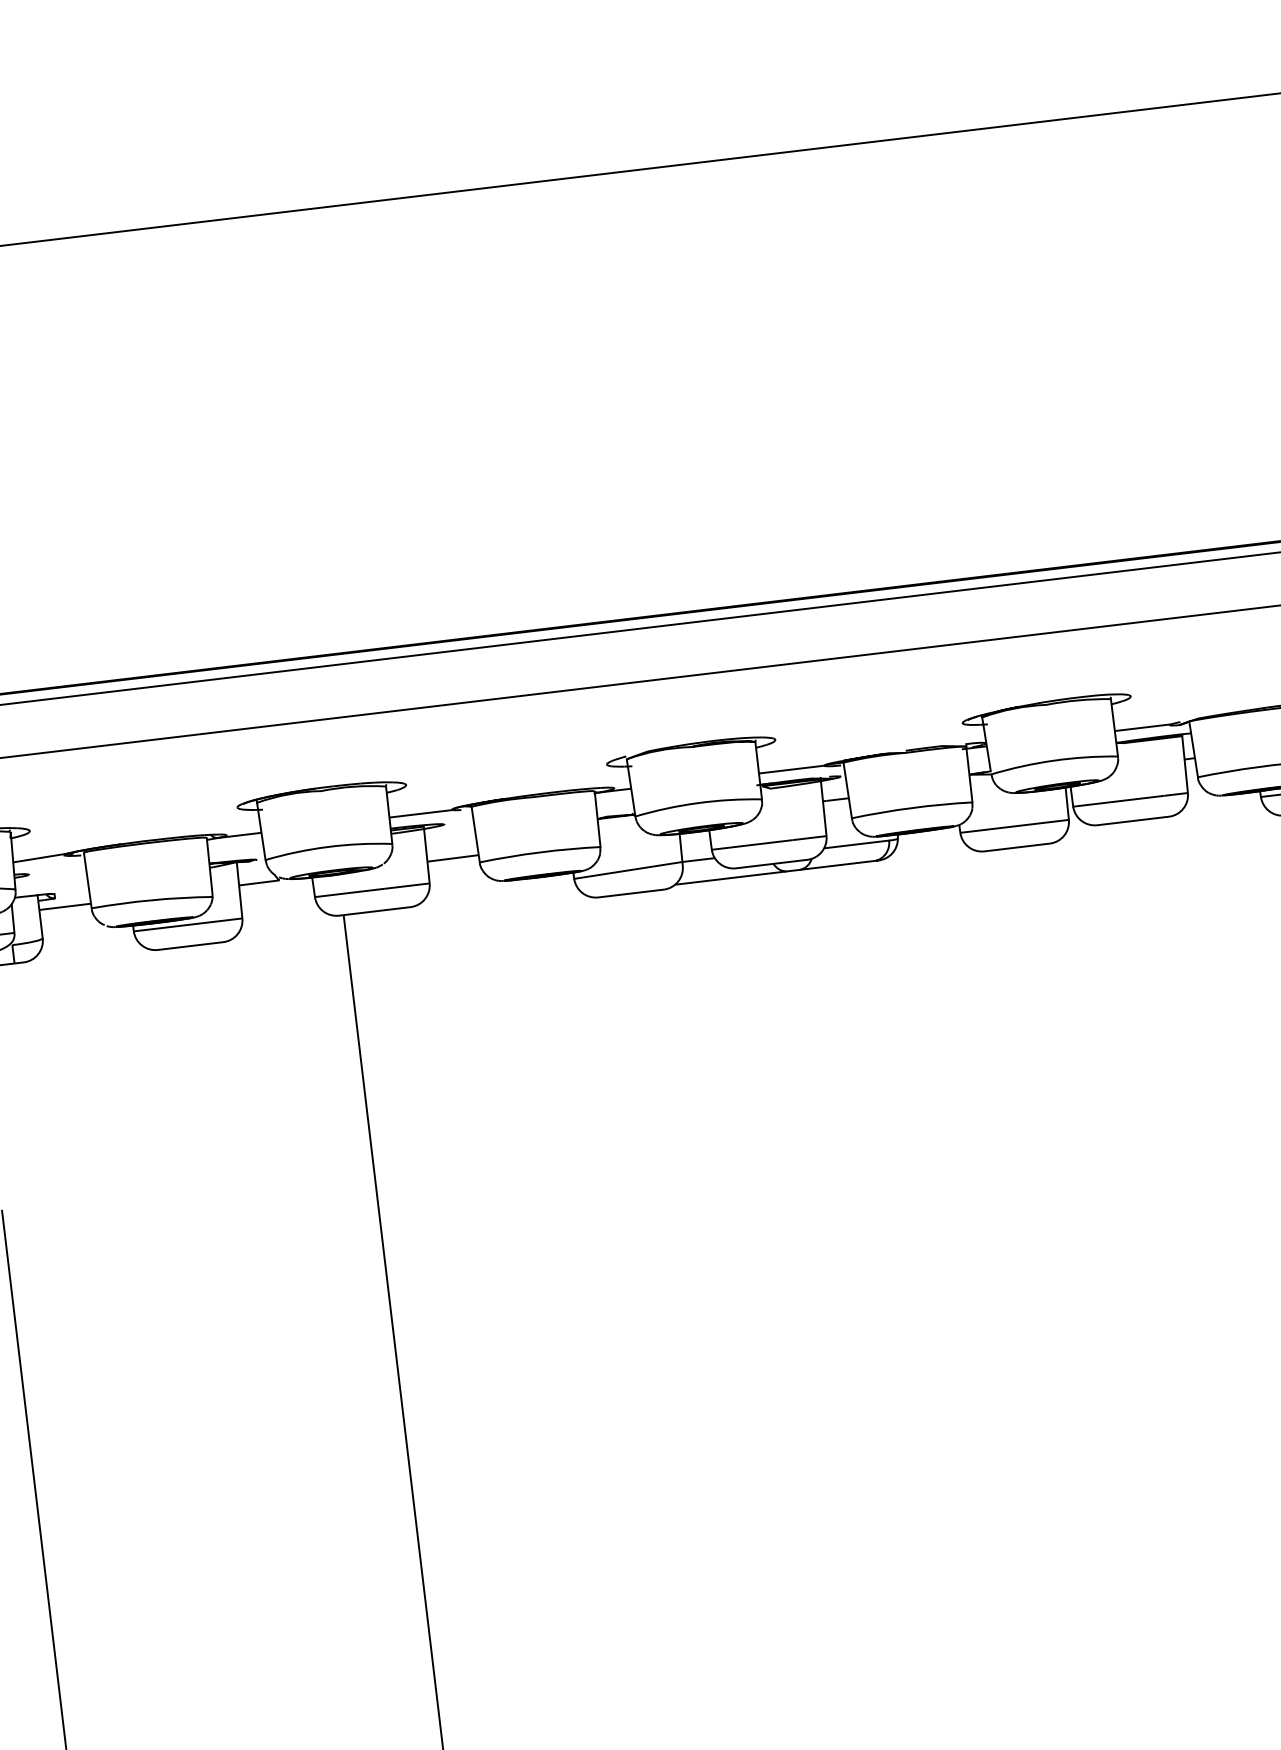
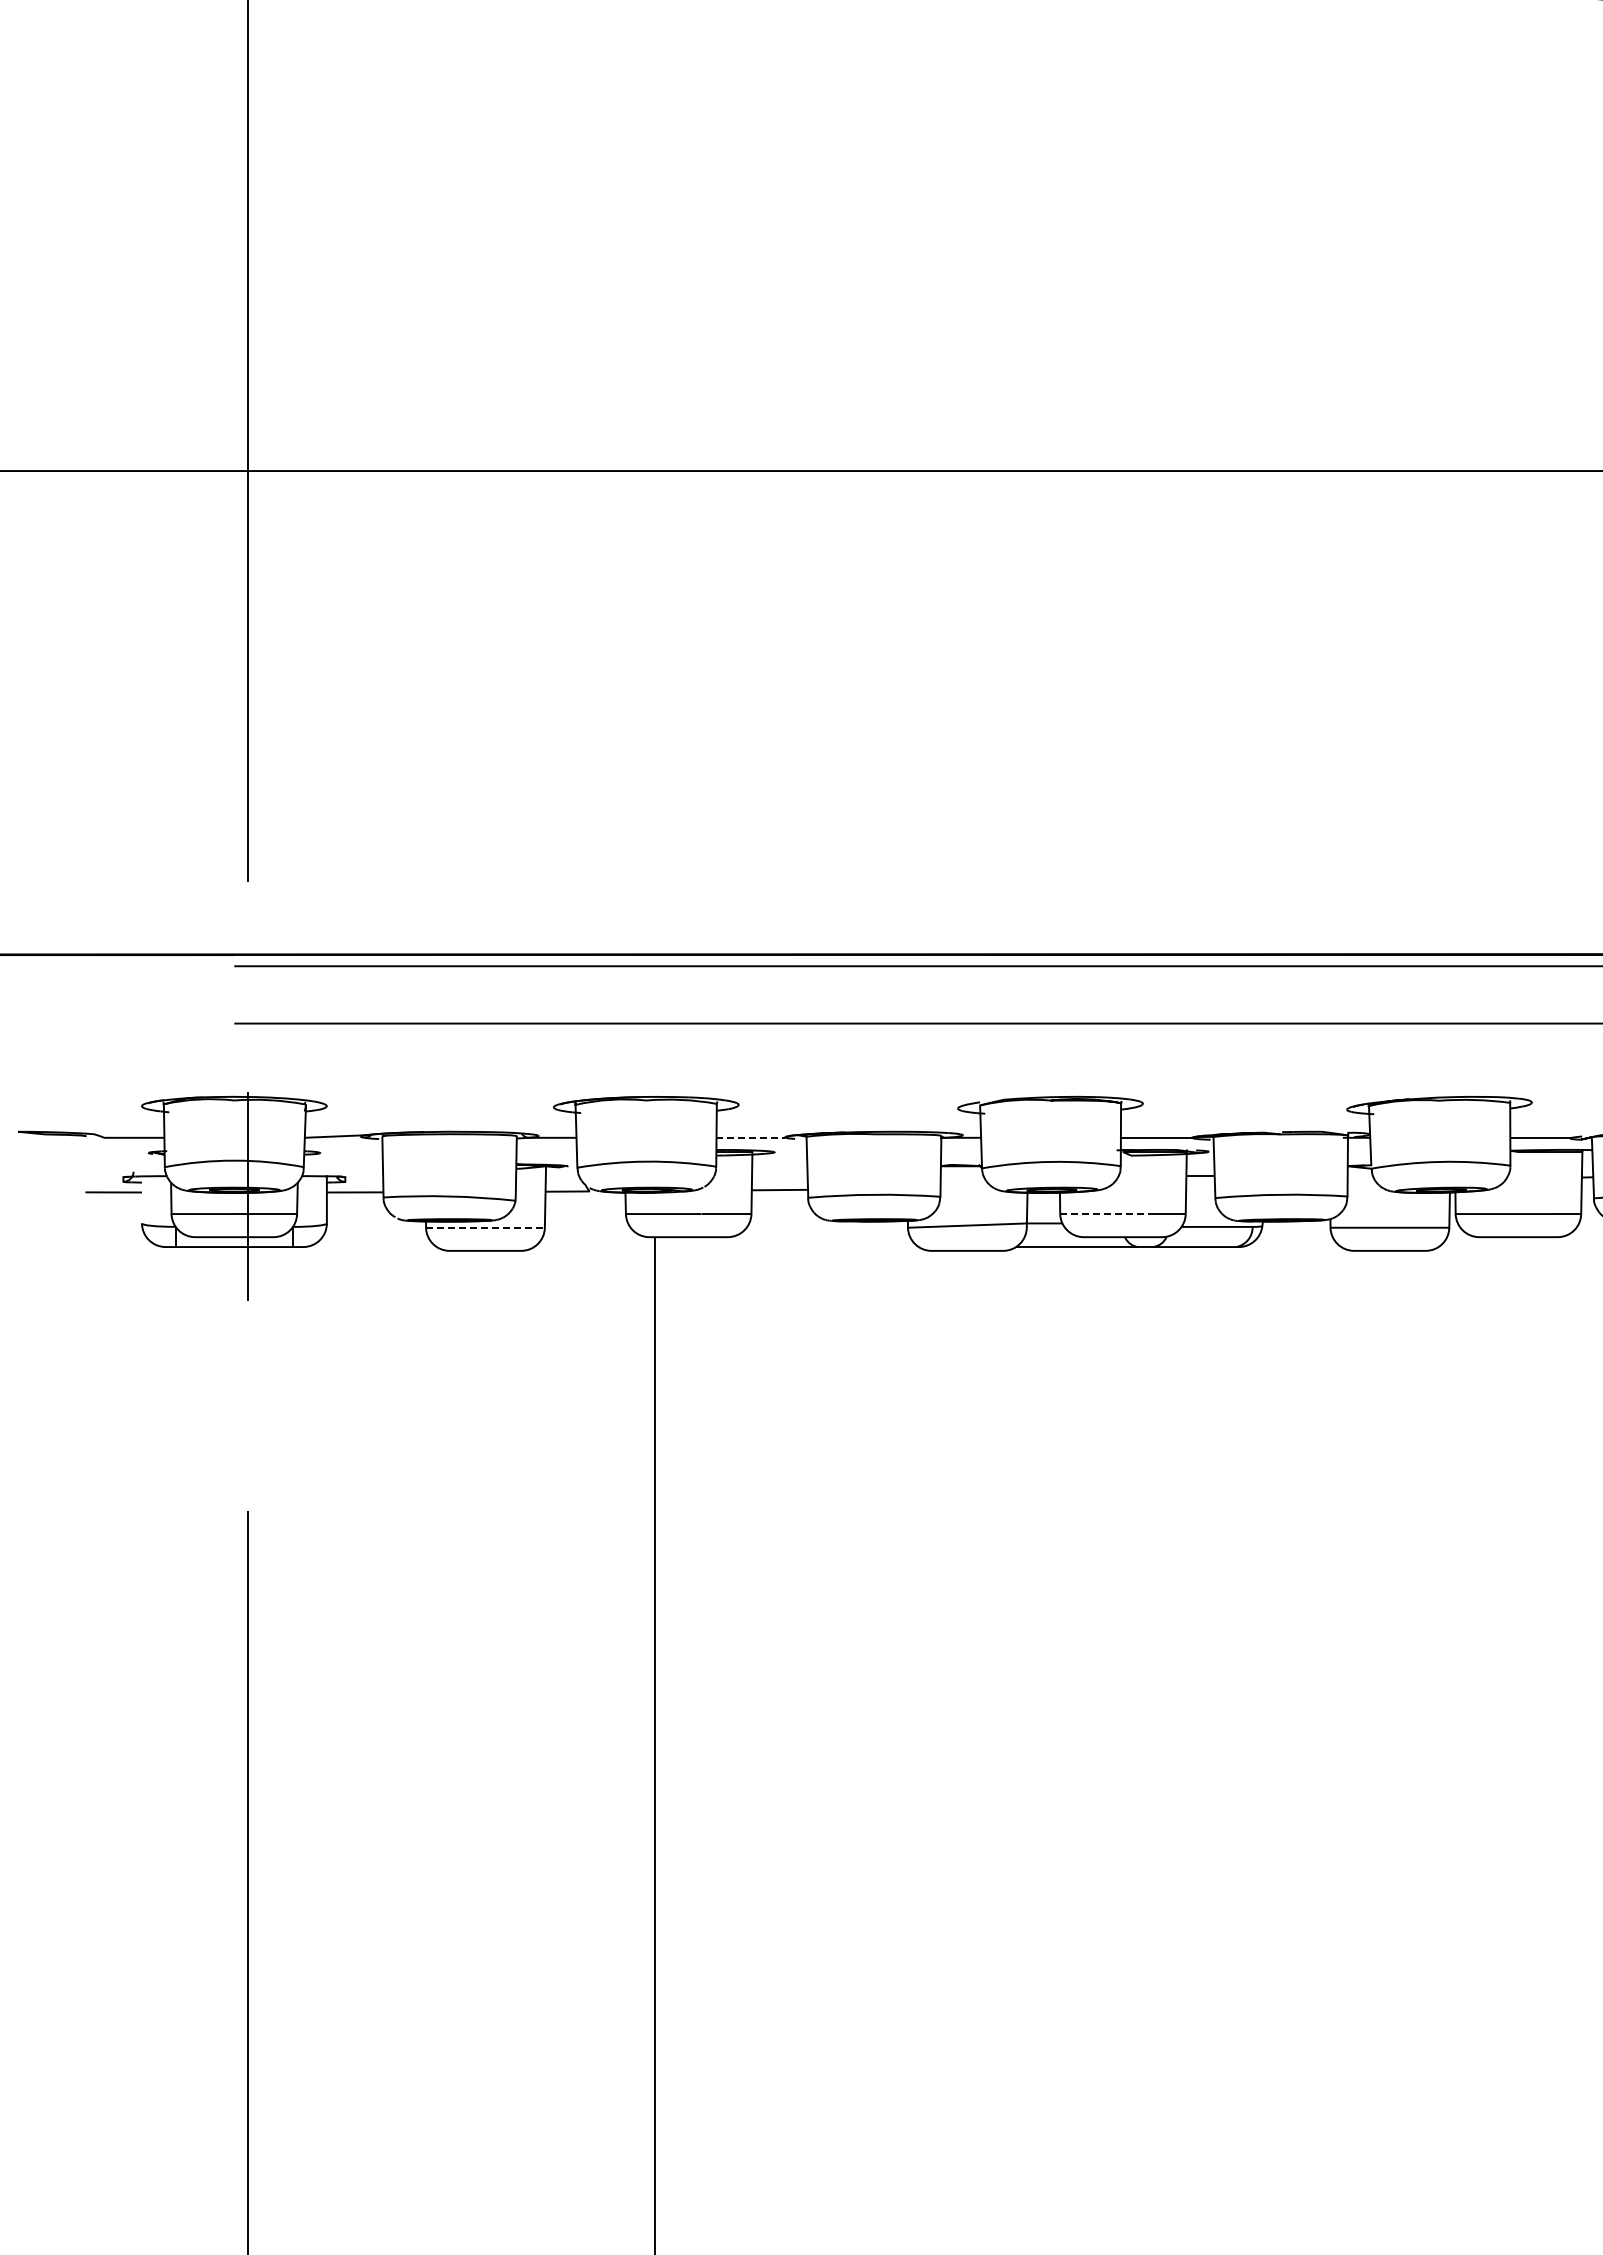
line: (421, 813) -> (751, 1137), solid -> dashed
line: (752, 845) -> (1104, 1214), solid -> dashed
line: (188, 924) -> (485, 1227), solid -> dashed

